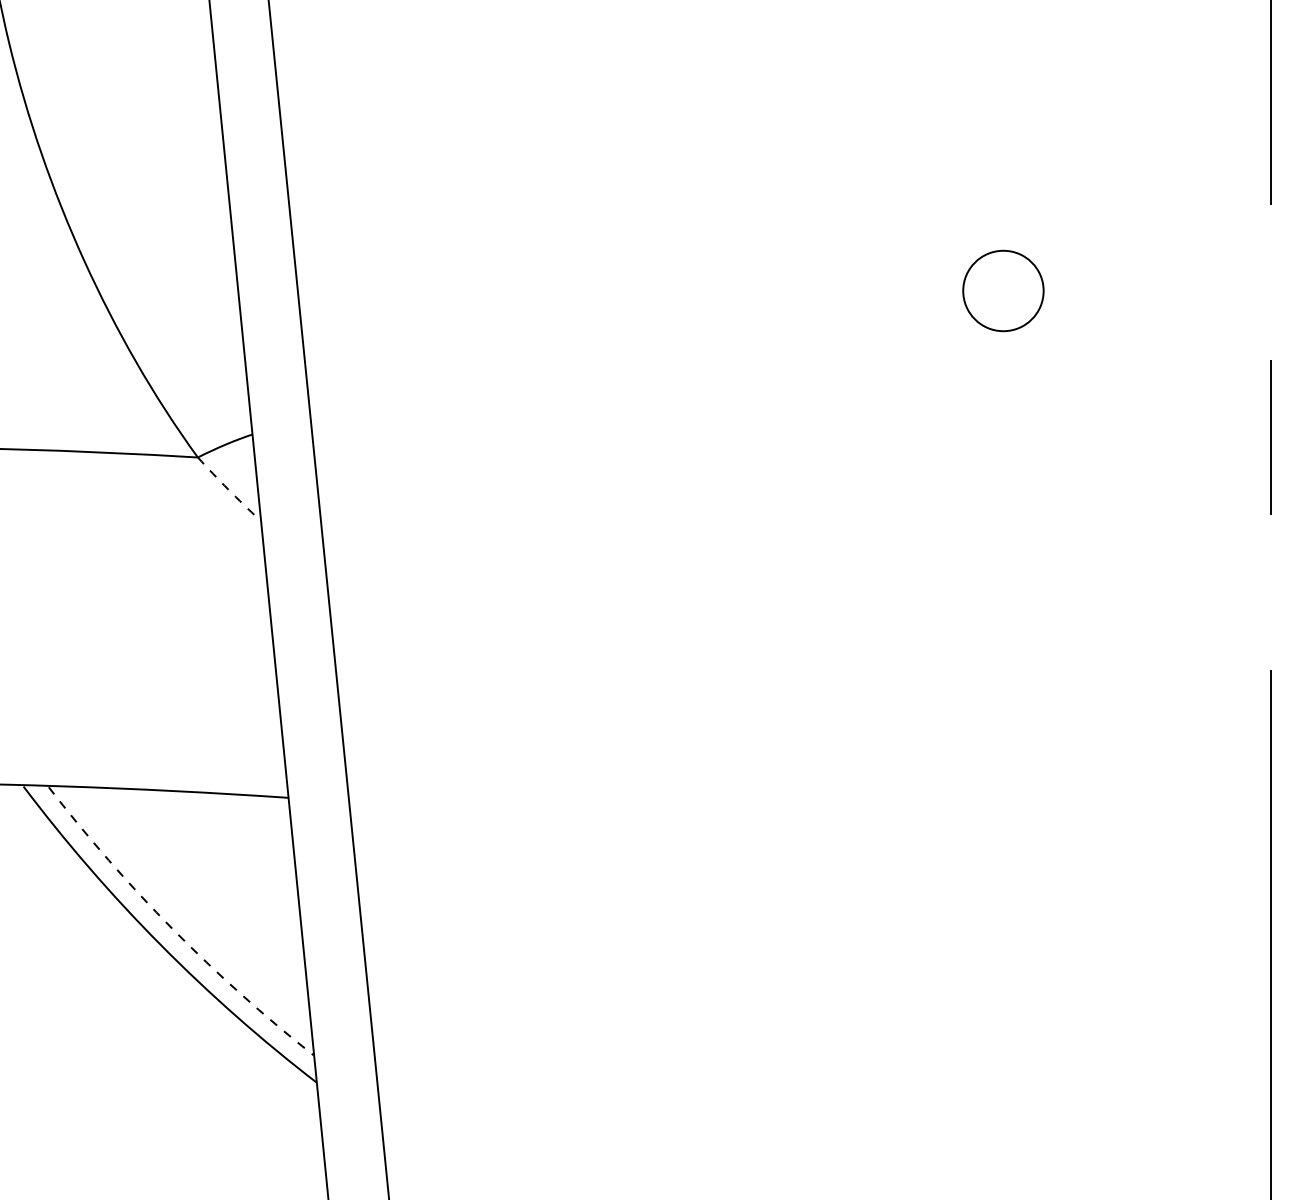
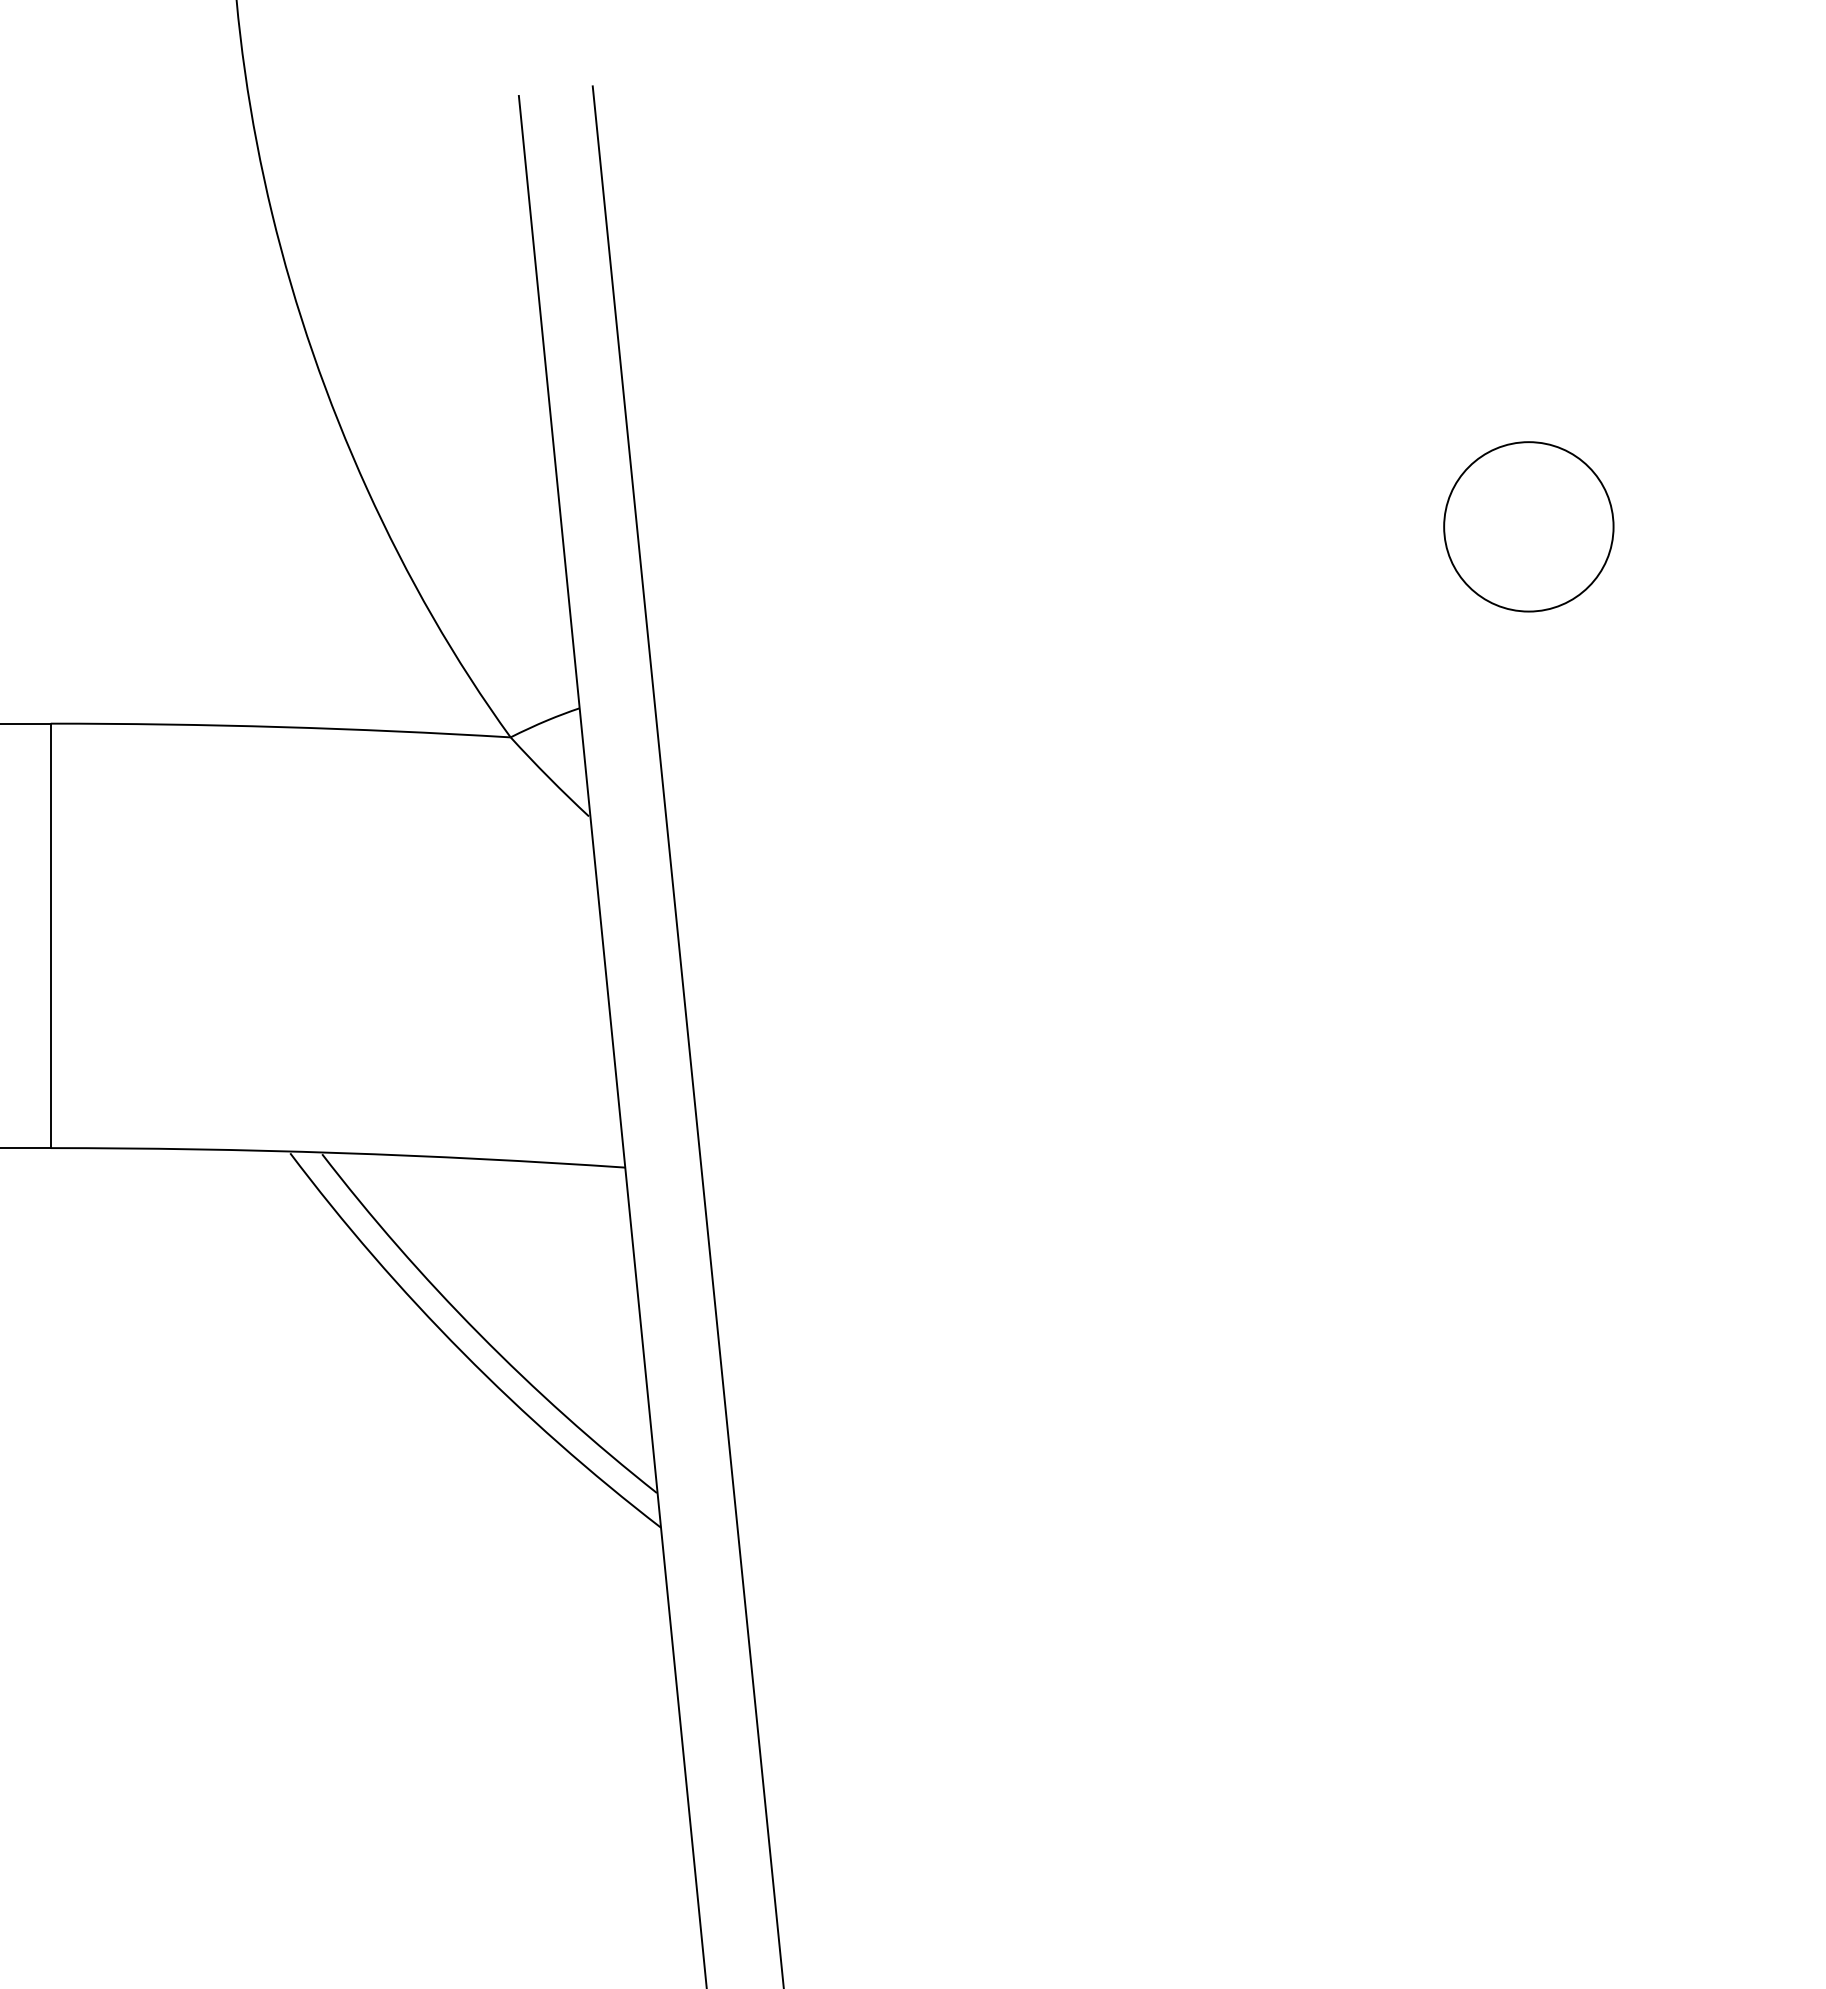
circle: (1003, 290) -> (1528, 526), size x1.67
arc: (228, 489) -> (549, 777), dashed -> solid
arc: (173, 929) -> (479, 1333), dashed -> solid

